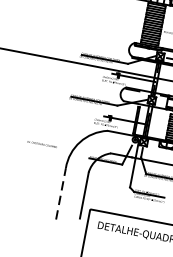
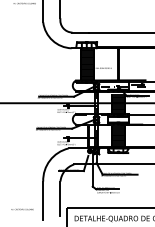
text: (42, 144) -> (22, 209), moved
line: (61, 193) -> (43, 200), dashed -> solid

